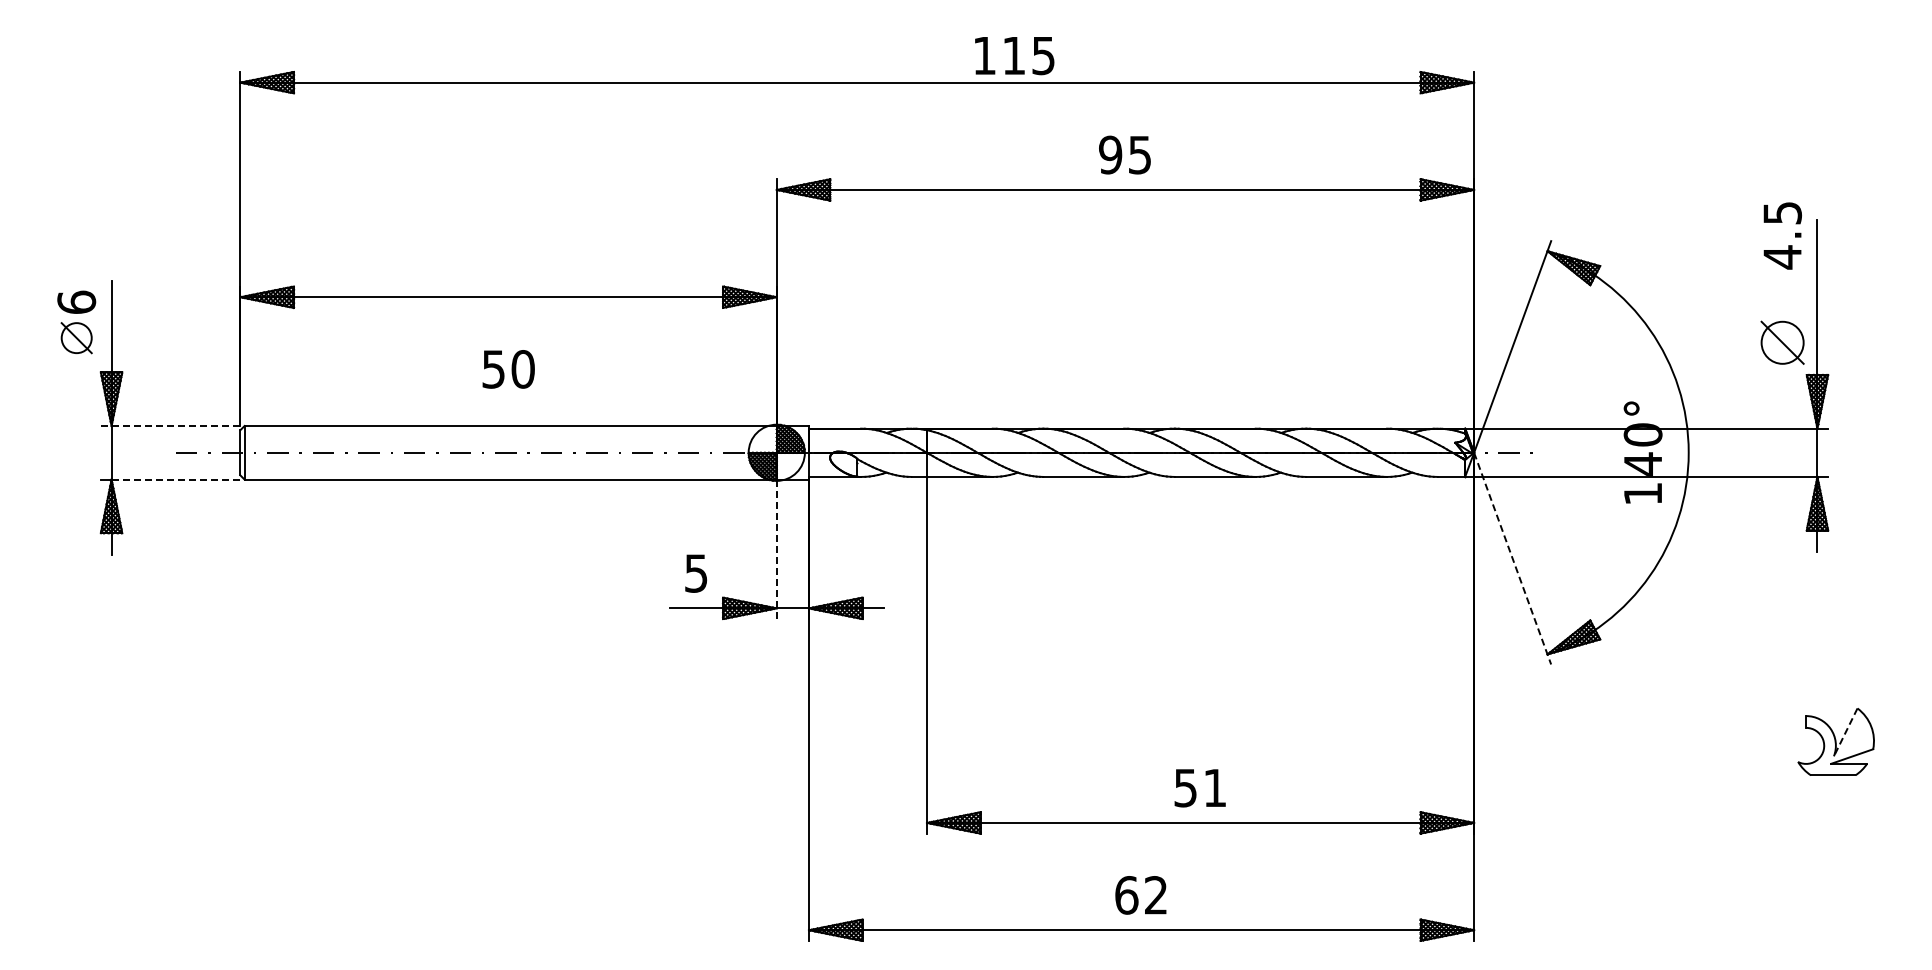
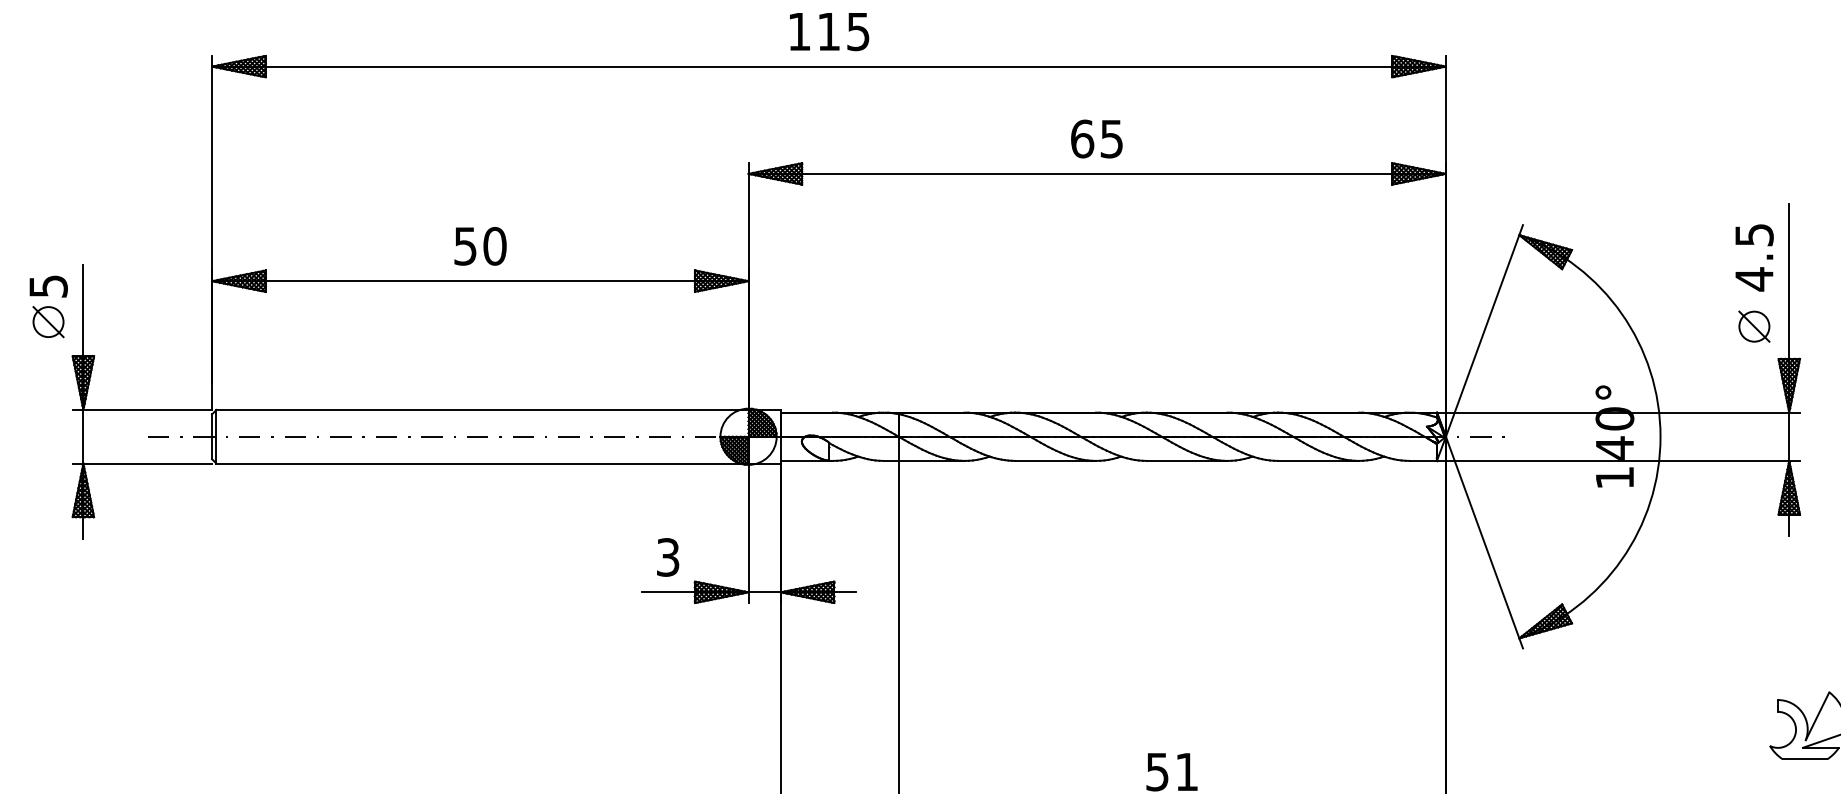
text: (1014, 56) -> (829, 32), moved
text: (1110, 154) -> (1082, 138), 95 -> 65
text: (1782, 235) -> (1754, 257), moved
text: (76, 301) -> (48, 285), 6 -> 5
part: (1782, 342) -> (1754, 326), size x0.71
text: (508, 369) -> (480, 246), moved
line: (170, 425) -> (142, 409), dashed -> solid
line: (175, 479) -> (147, 463), dashed -> solid
line: (776, 549) -> (748, 533), dashed -> solid
line: (1512, 558) -> (1484, 542), dashed -> solid
text: (696, 573) -> (668, 557), 5 -> 3
line: (1845, 732) -> (1817, 716), dashed -> solid

